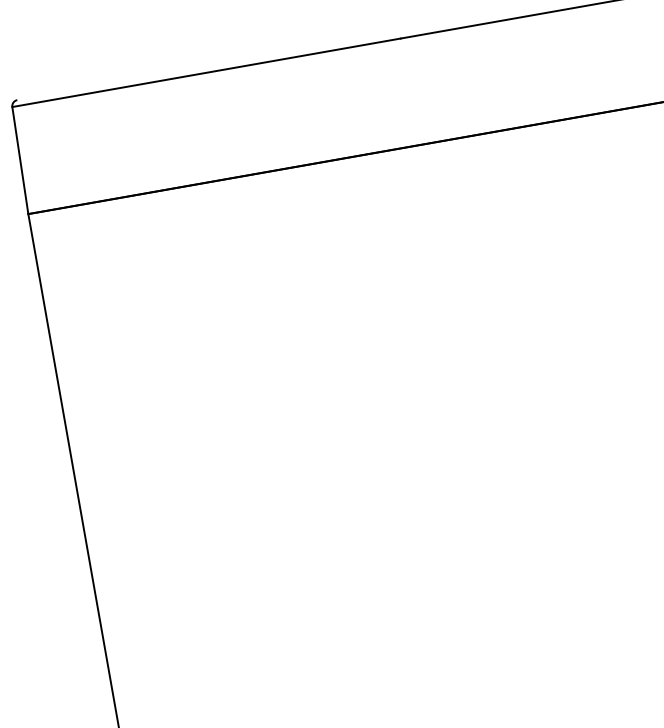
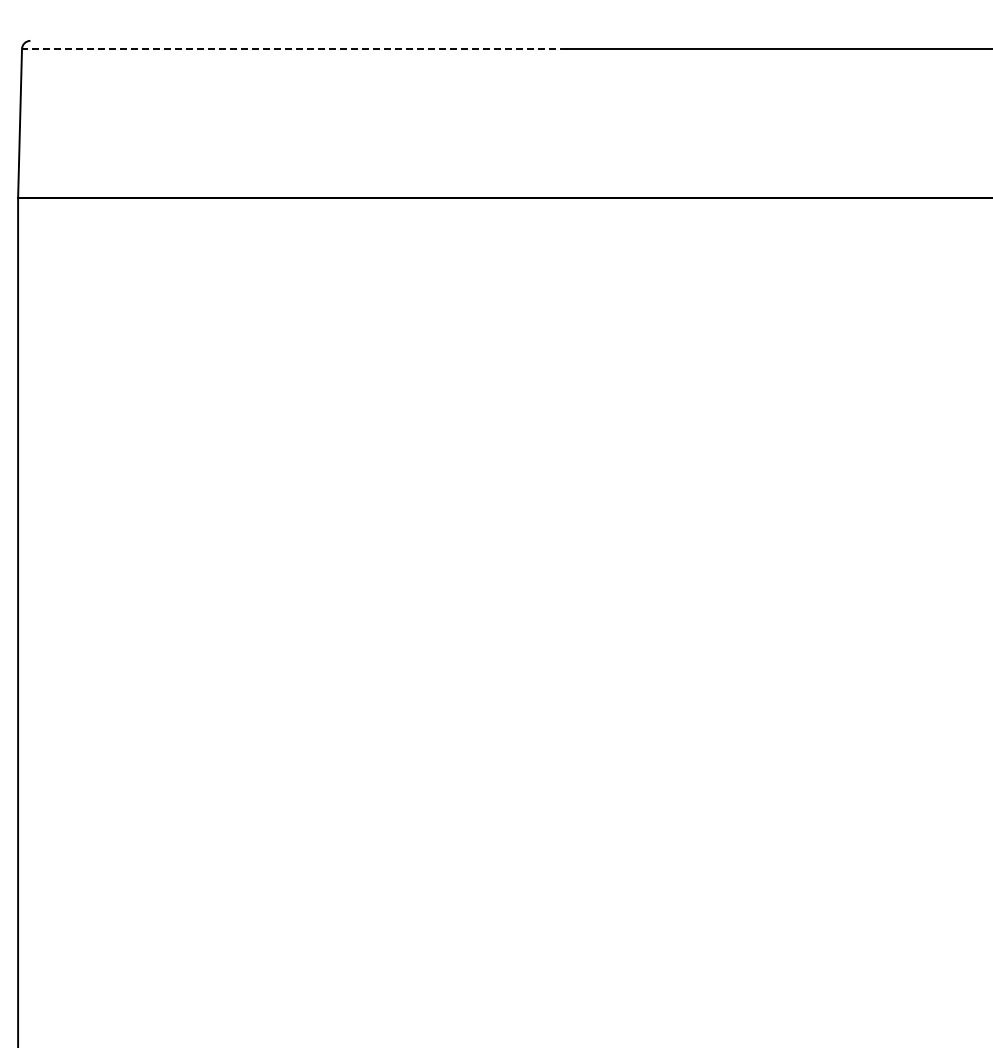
line: (206, 73) -> (293, 49), solid -> dashed

